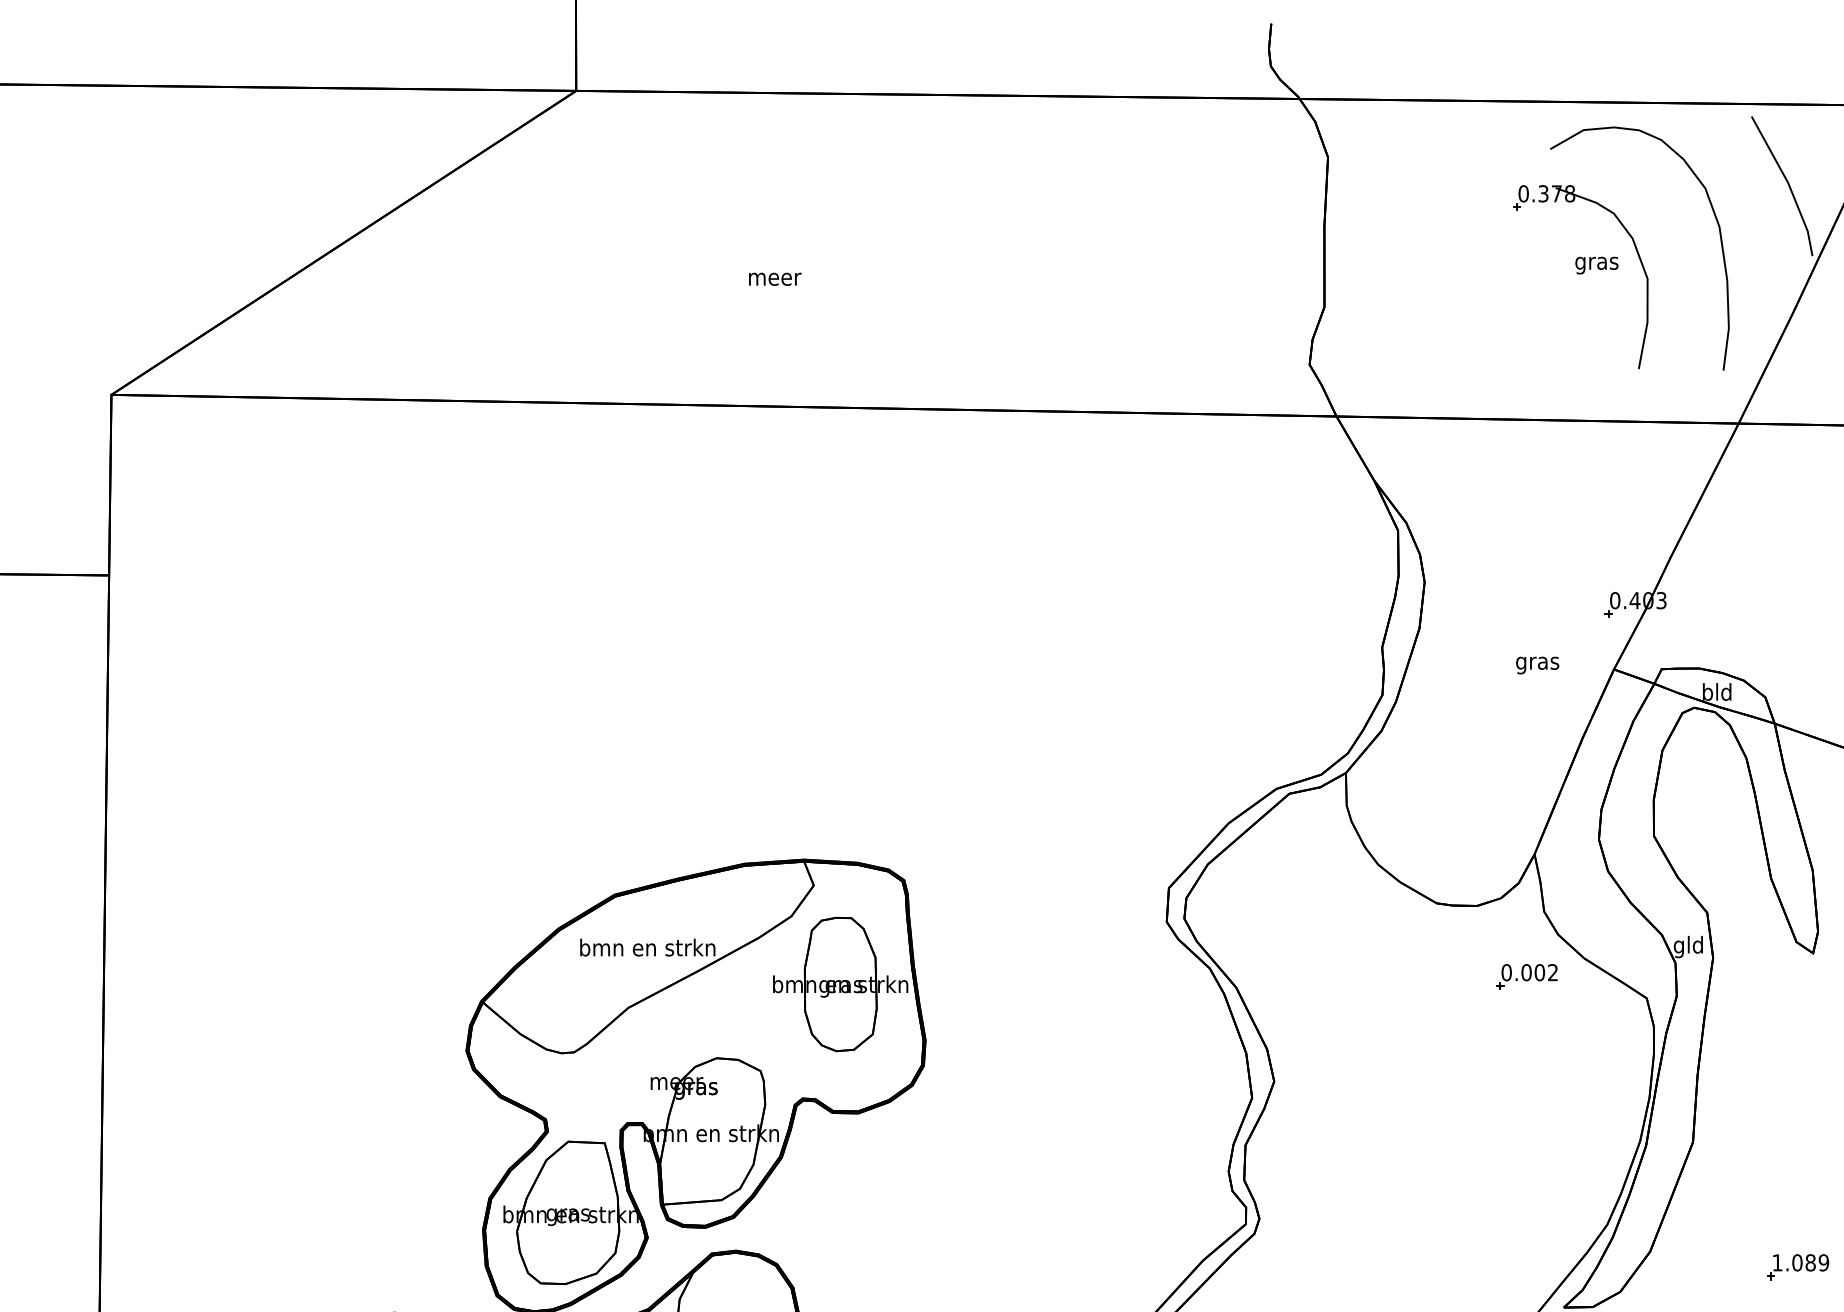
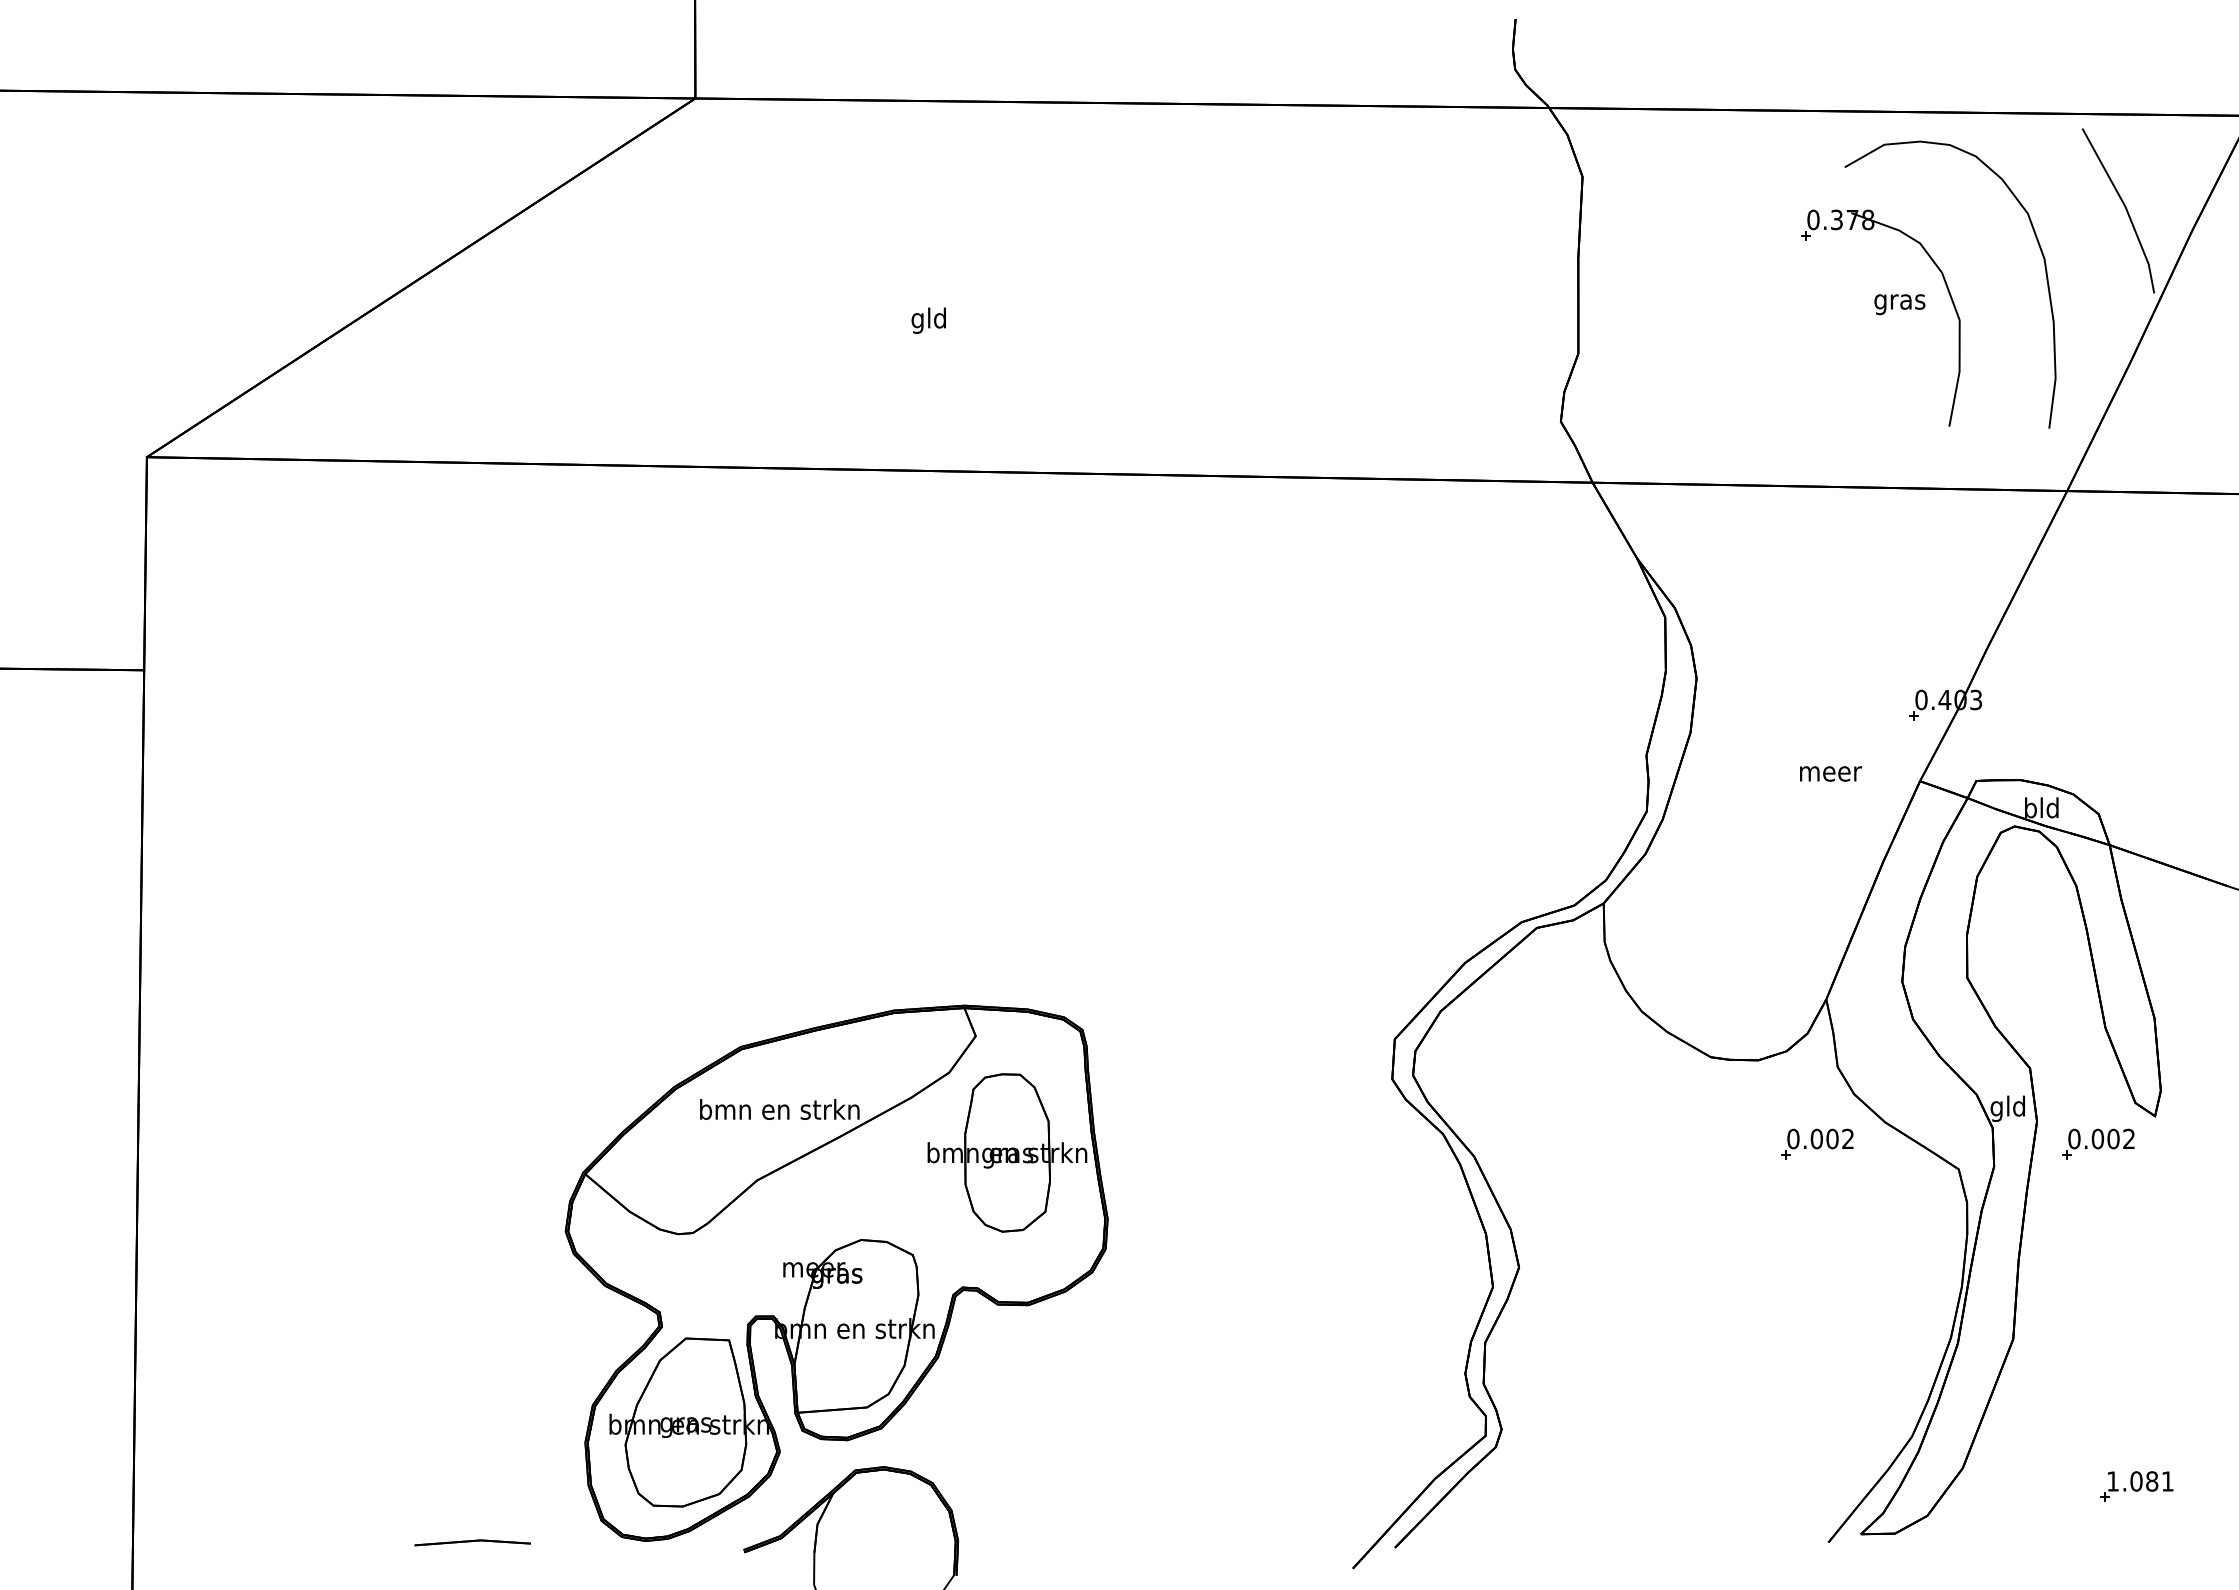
text: (775, 279) -> (930, 320), meer -> gld
text: (1538, 665) -> (1831, 776), gras -> meer
part: (1765, 976) -> (2098, 1143), added
text: (1823, 1262) -> (2167, 1481), 1.089 -> 1.081

